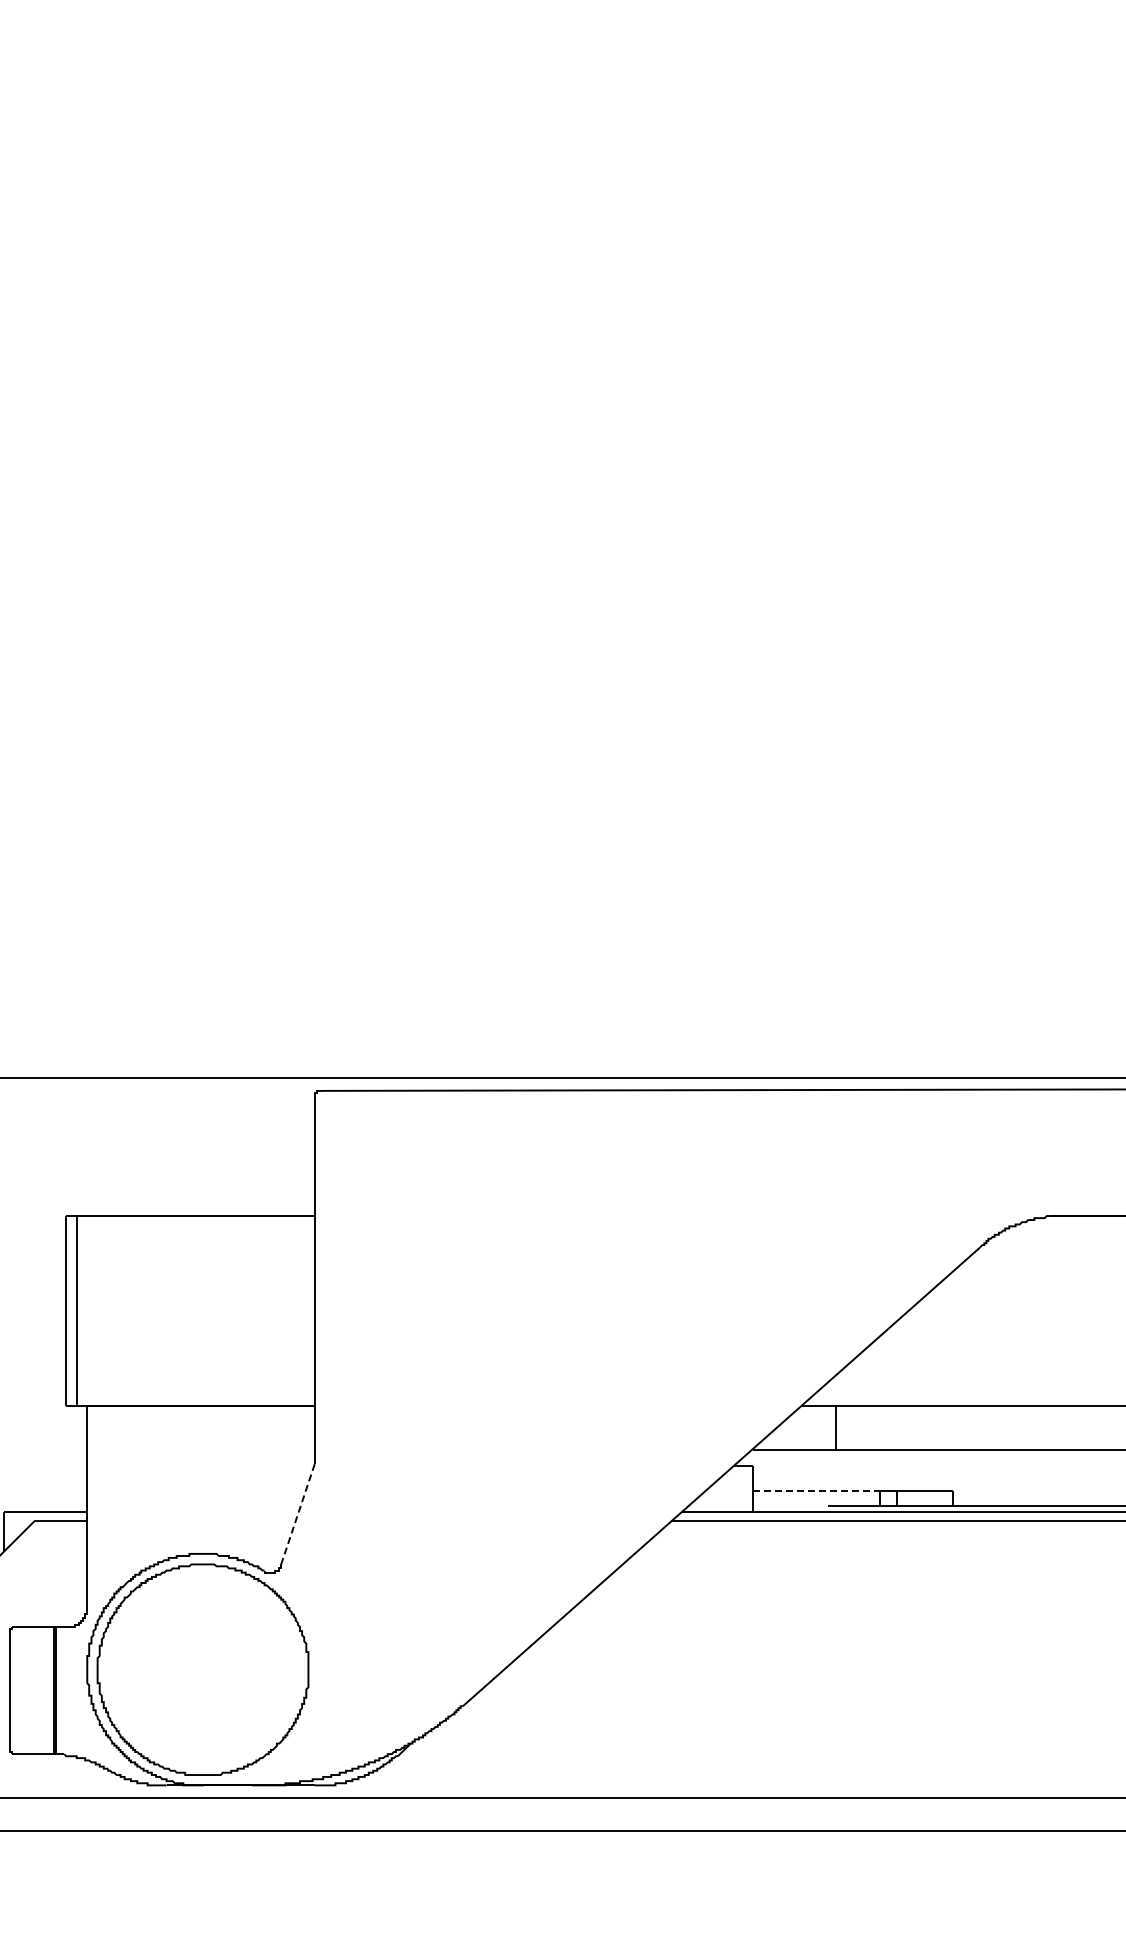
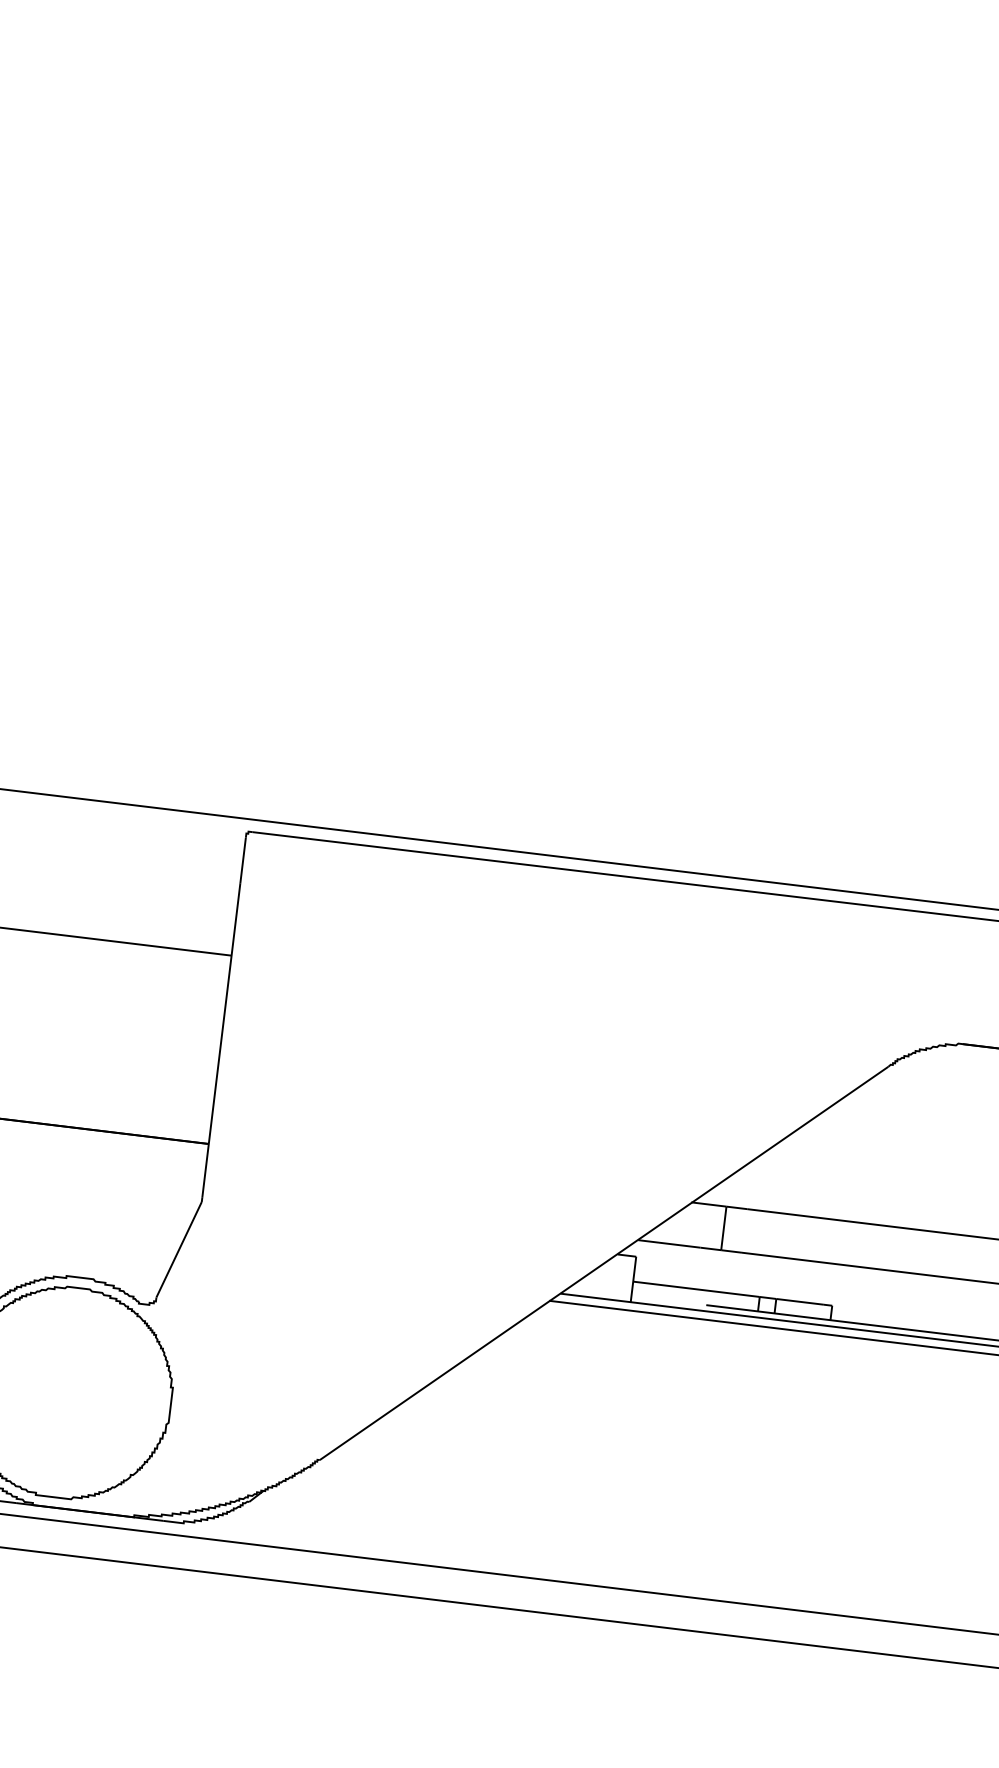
line: (816, 1491) -> (696, 1289), dashed -> solid
line: (297, 1514) -> (178, 1249), dashed -> solid

